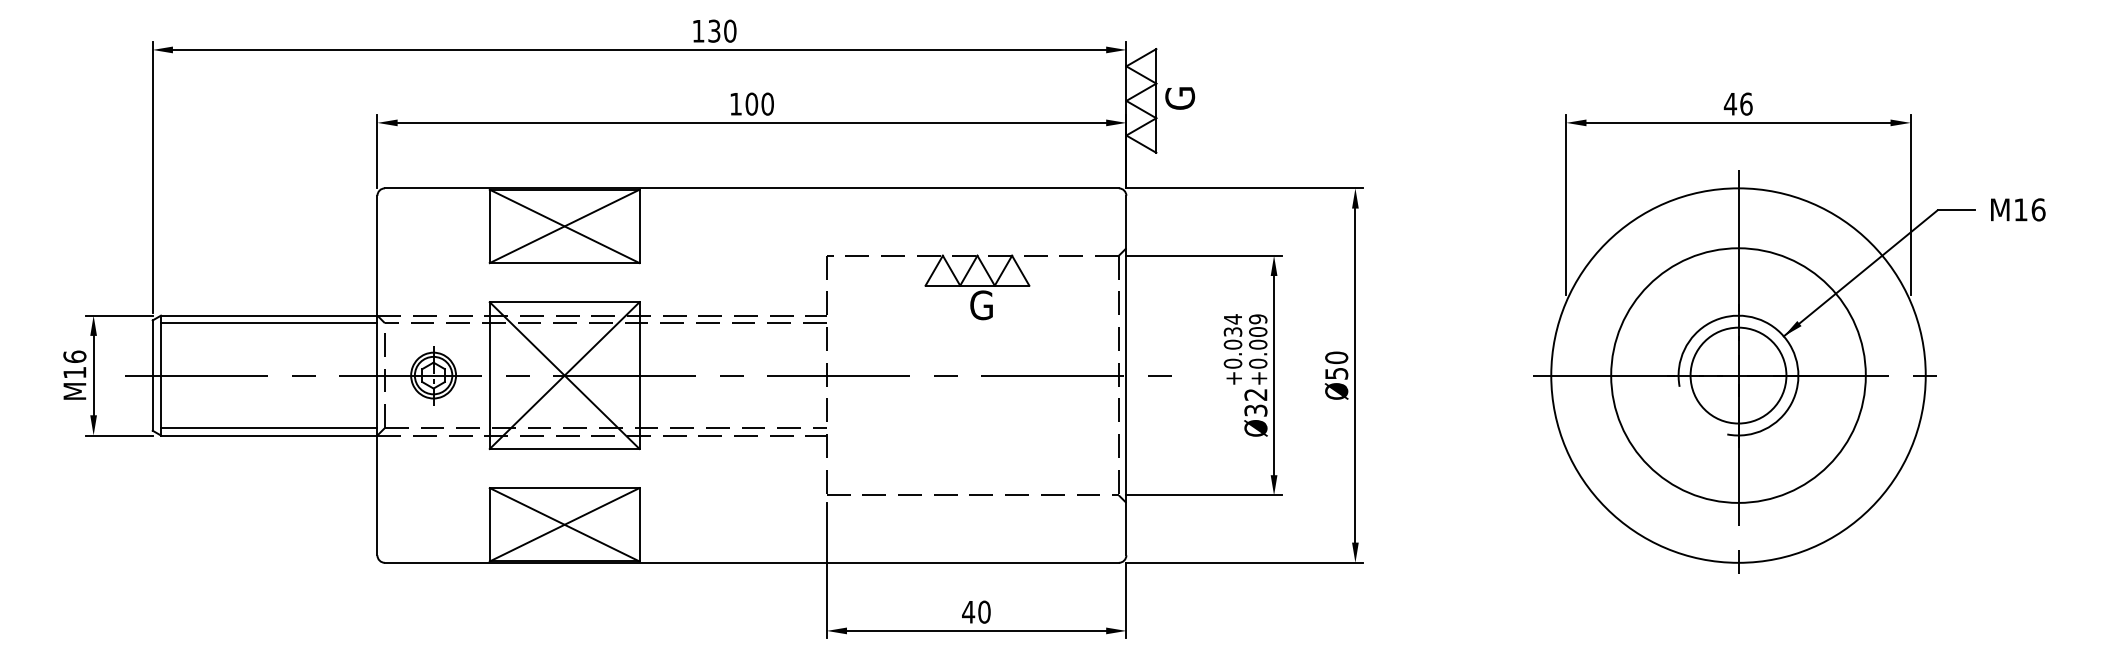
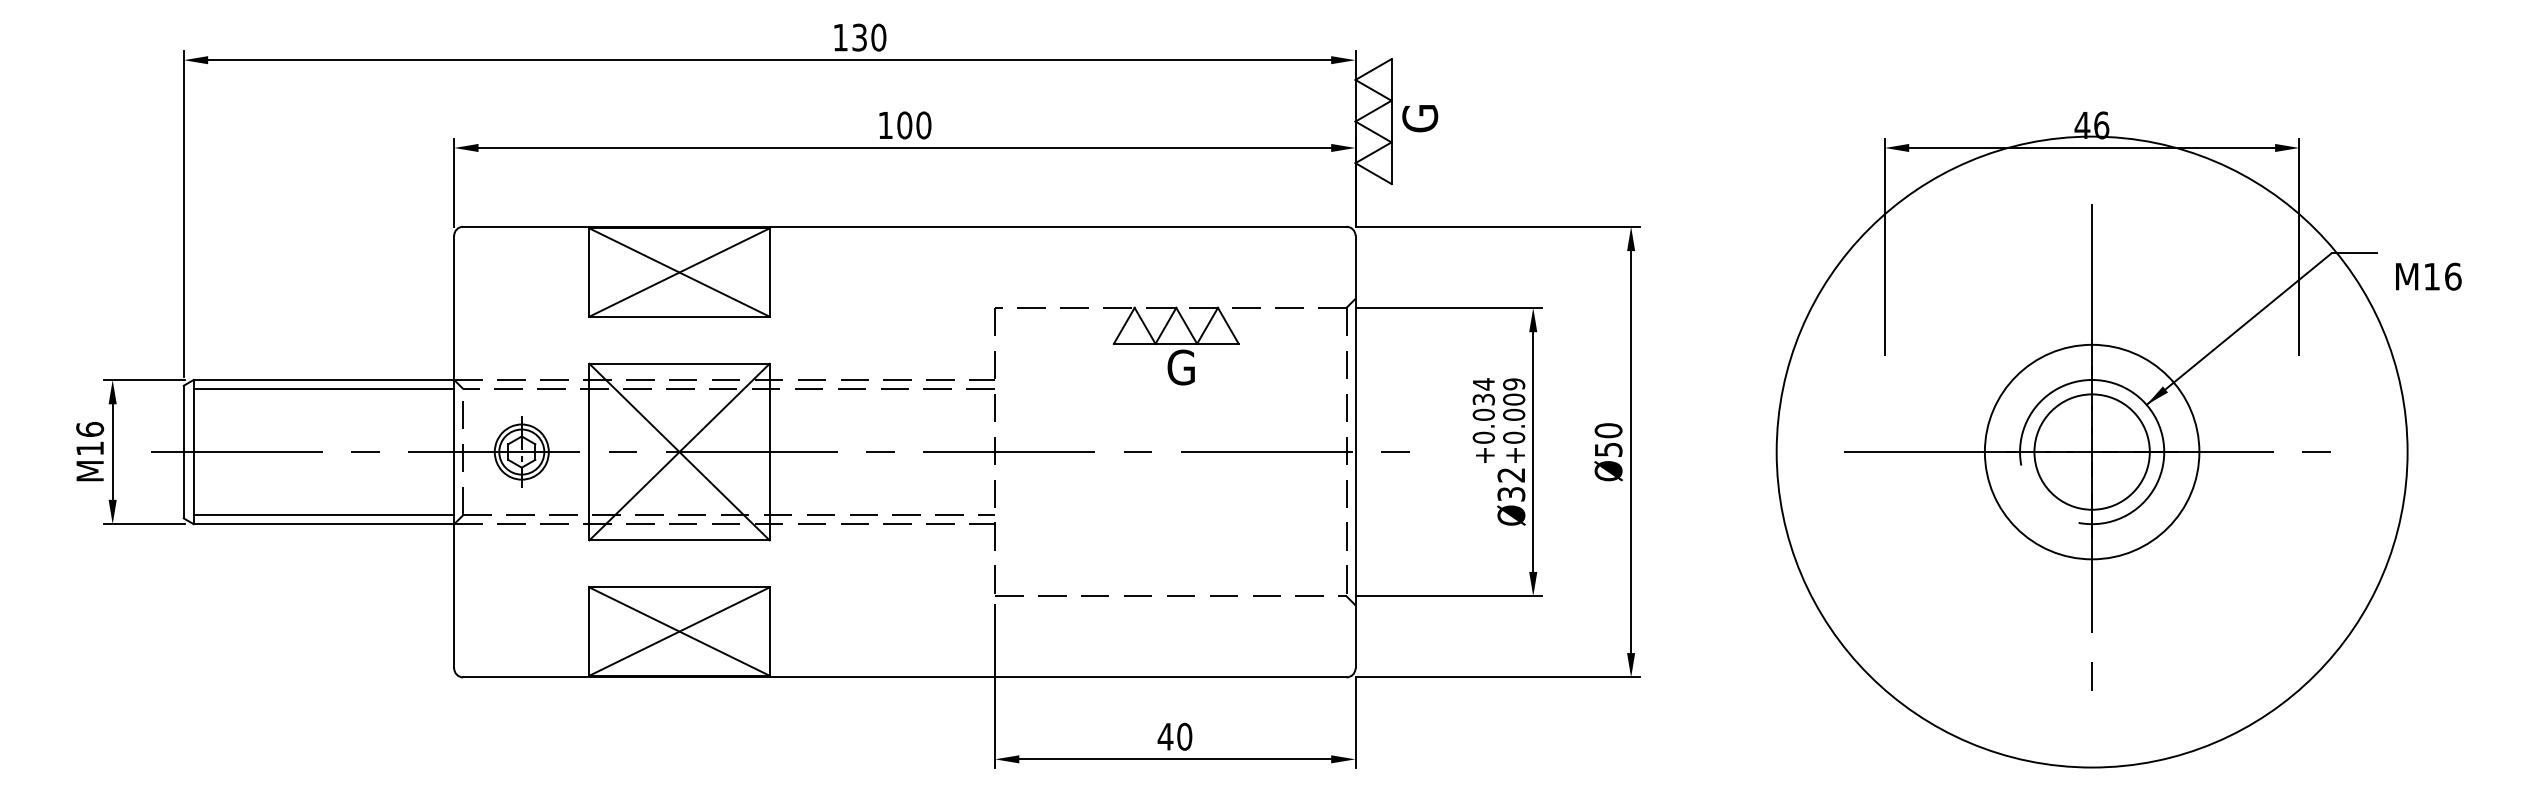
text: (2018, 209) -> (2429, 276), moved
circle: (1738, 375) -> (2092, 451), size x0.7
circle: (1738, 375) -> (2092, 451), size x1.4

